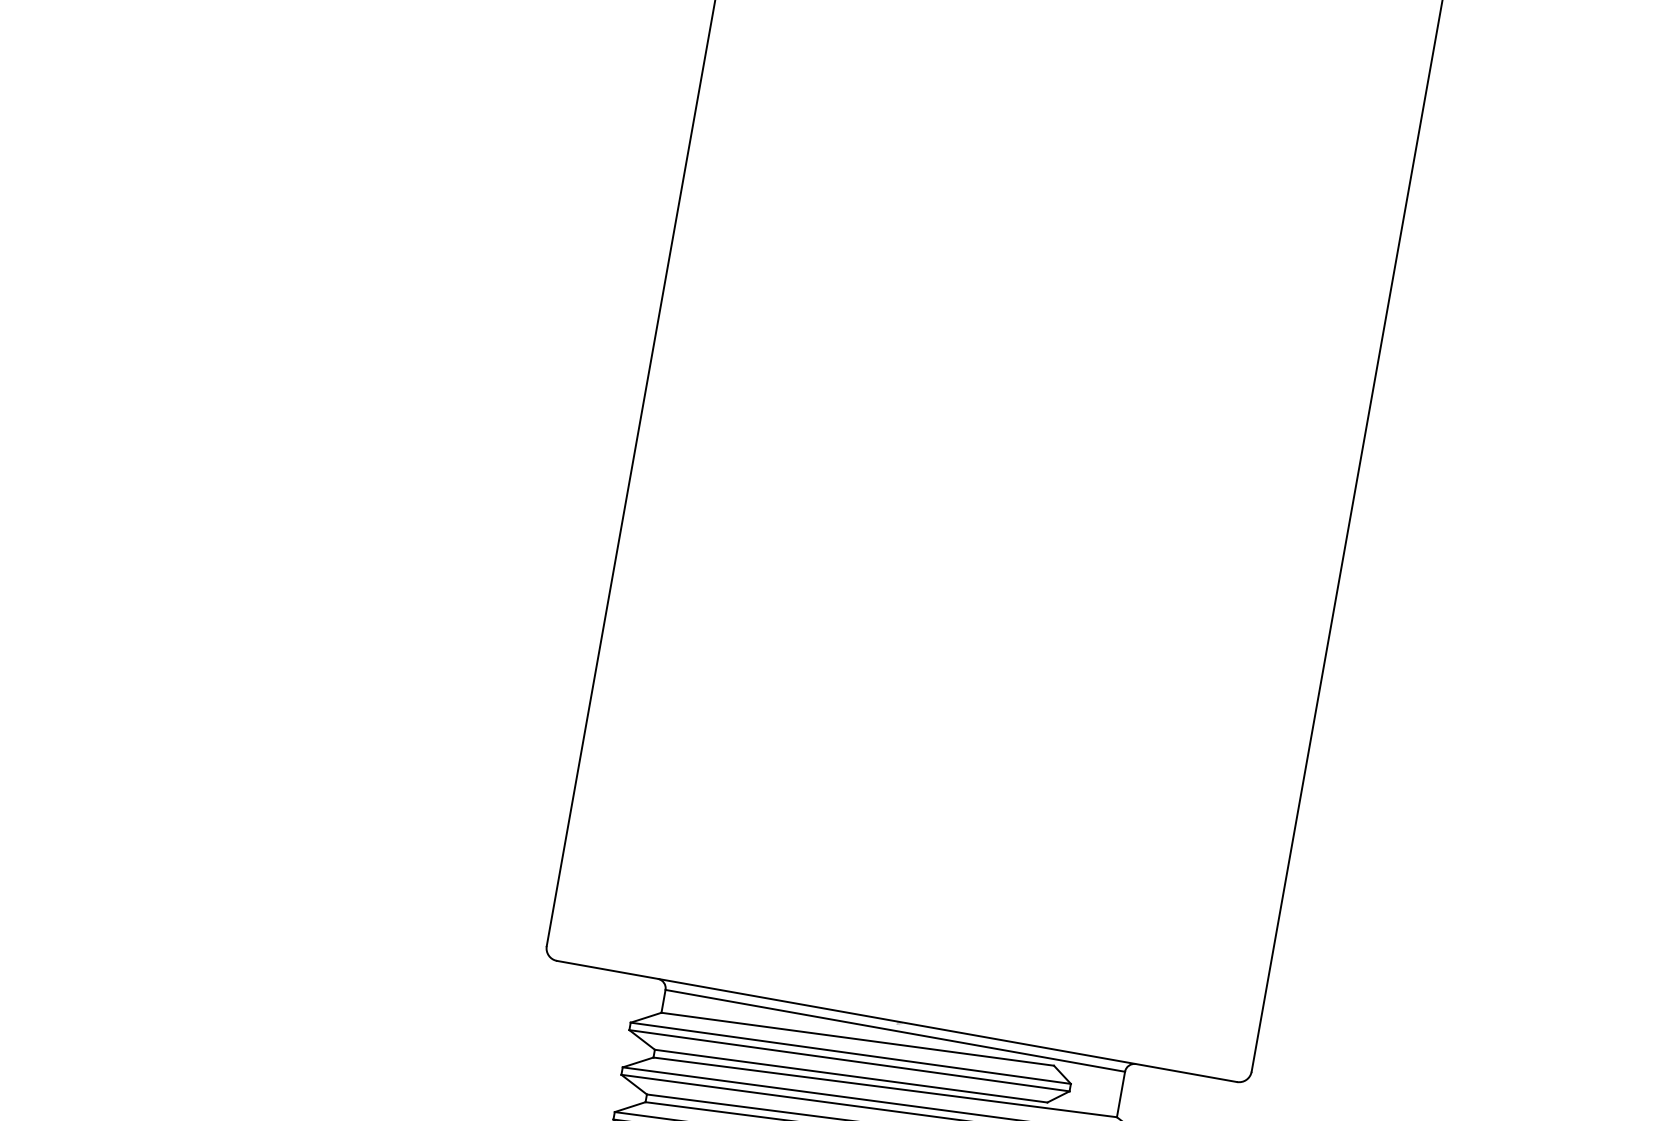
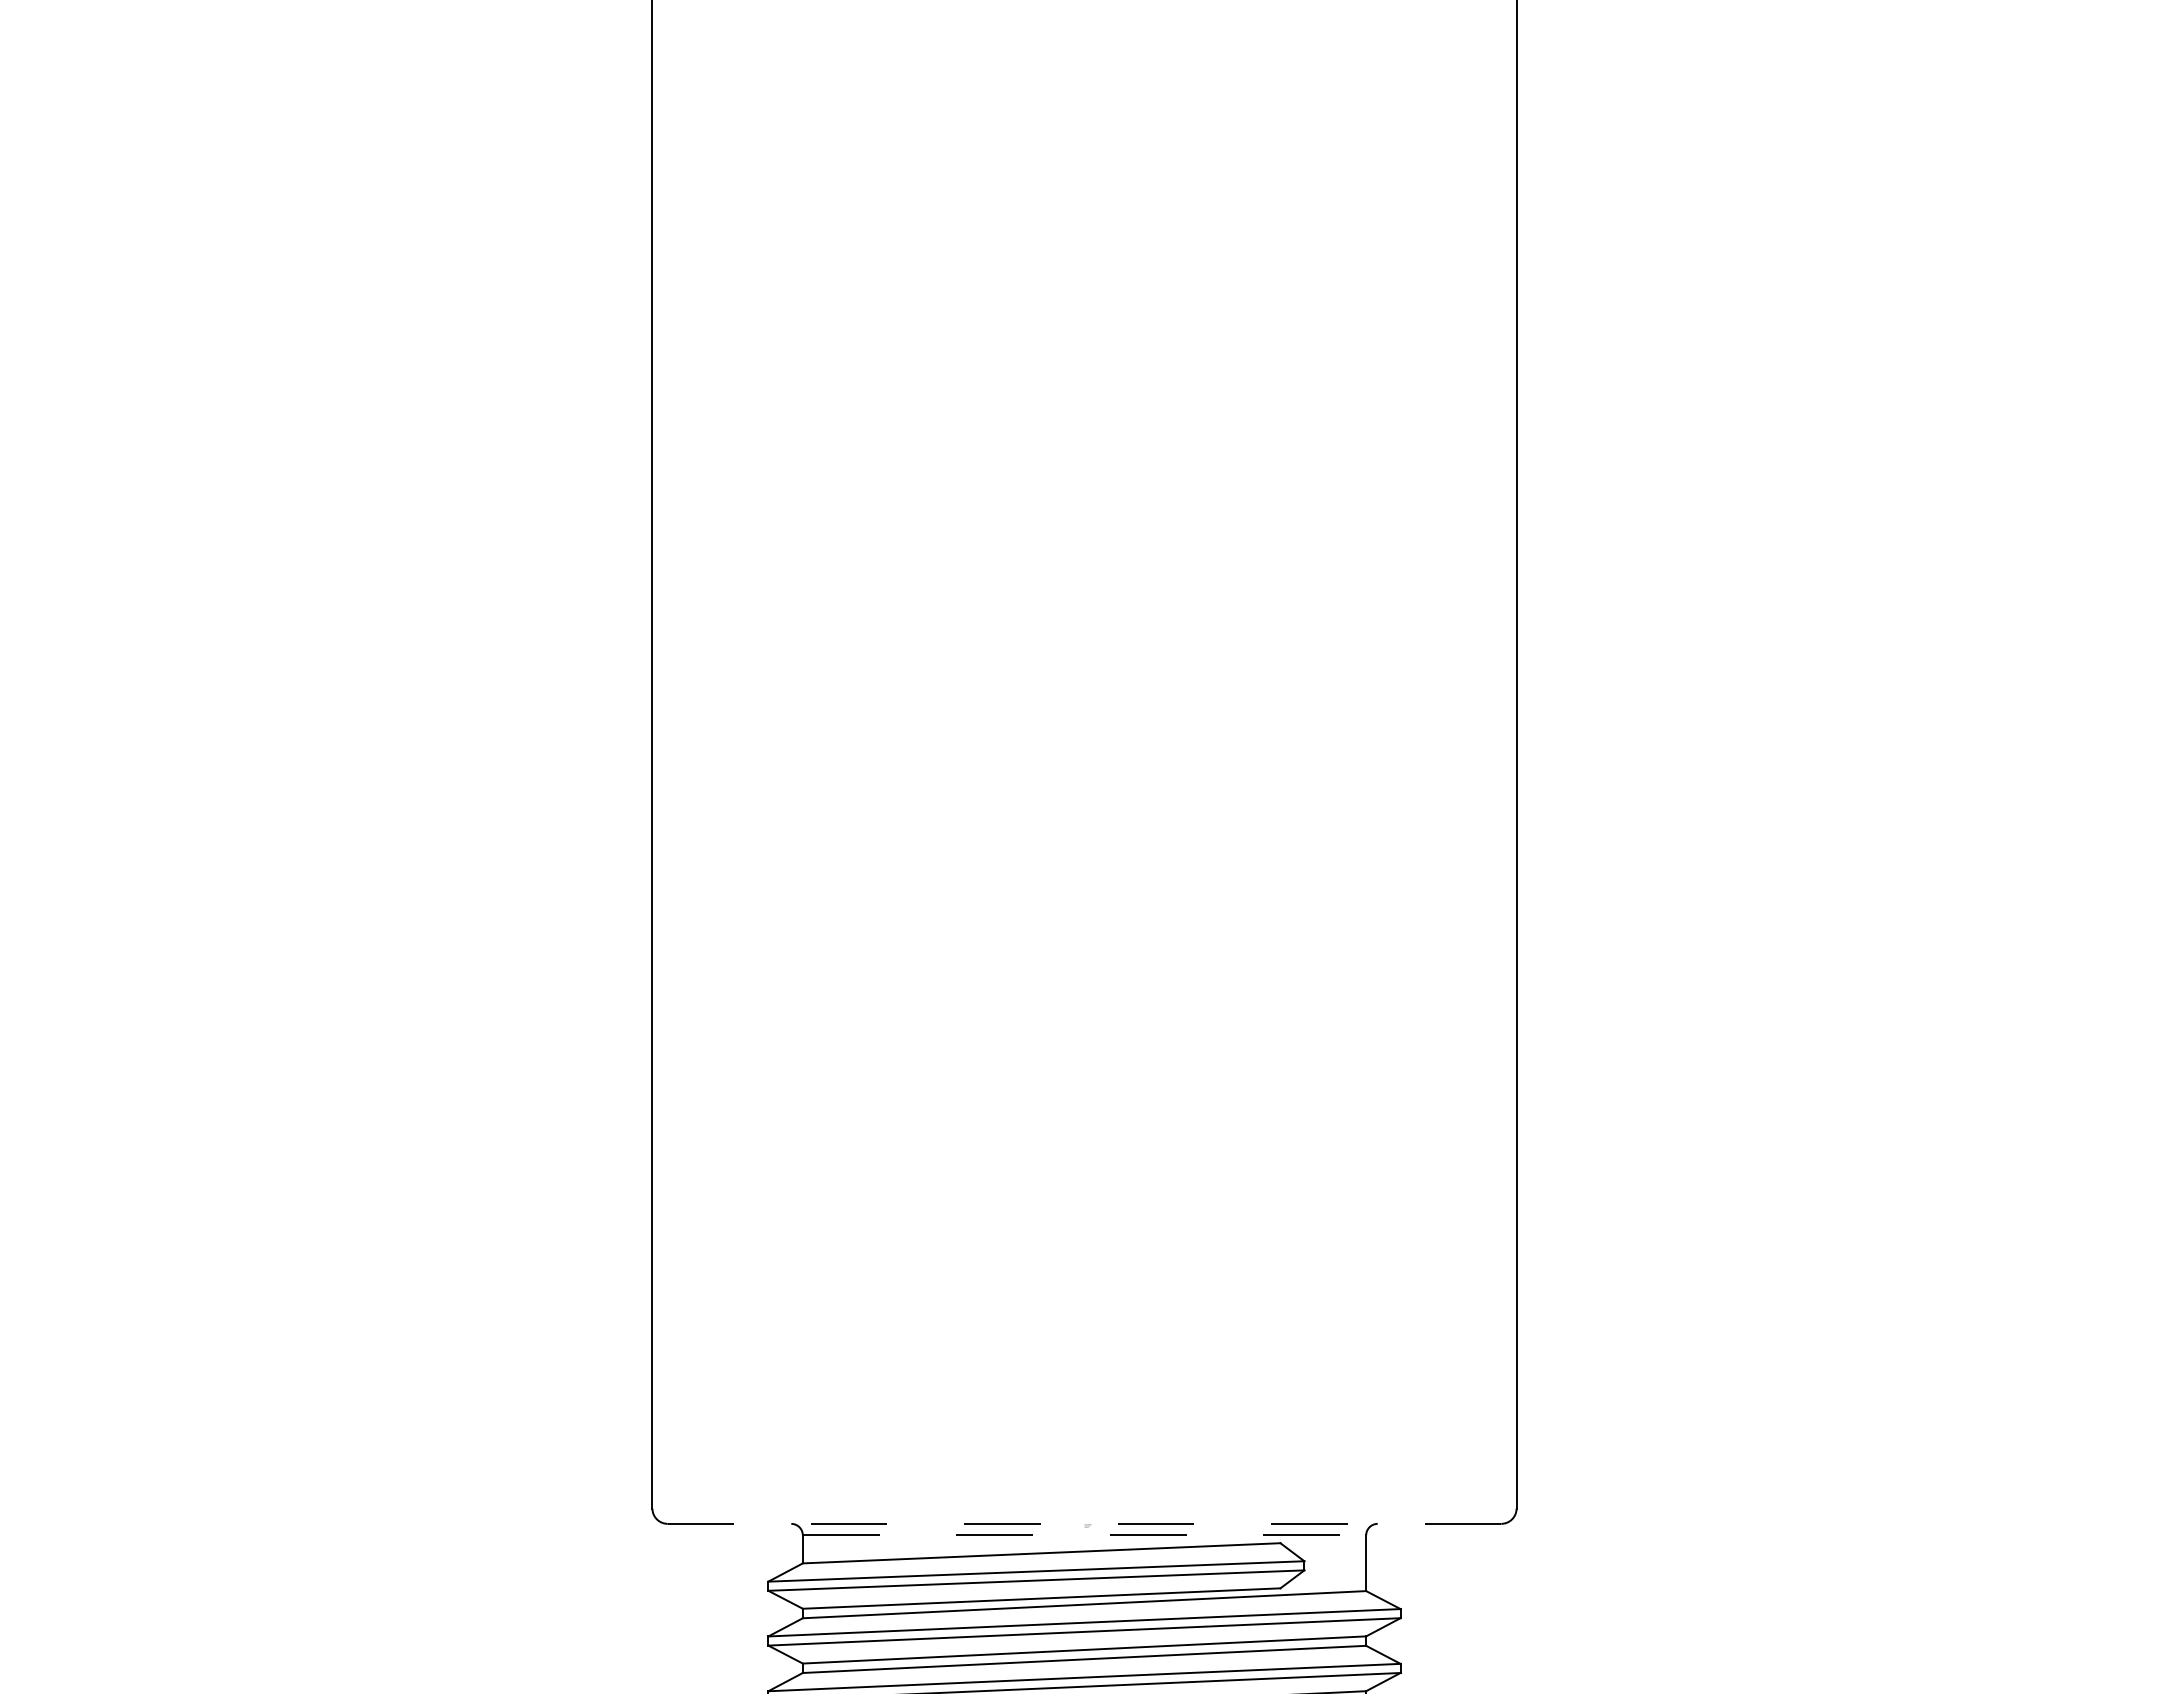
line: (897, 1021) -> (1084, 1523), solid -> dashed
line: (895, 1030) -> (1084, 1535), solid -> dashed

